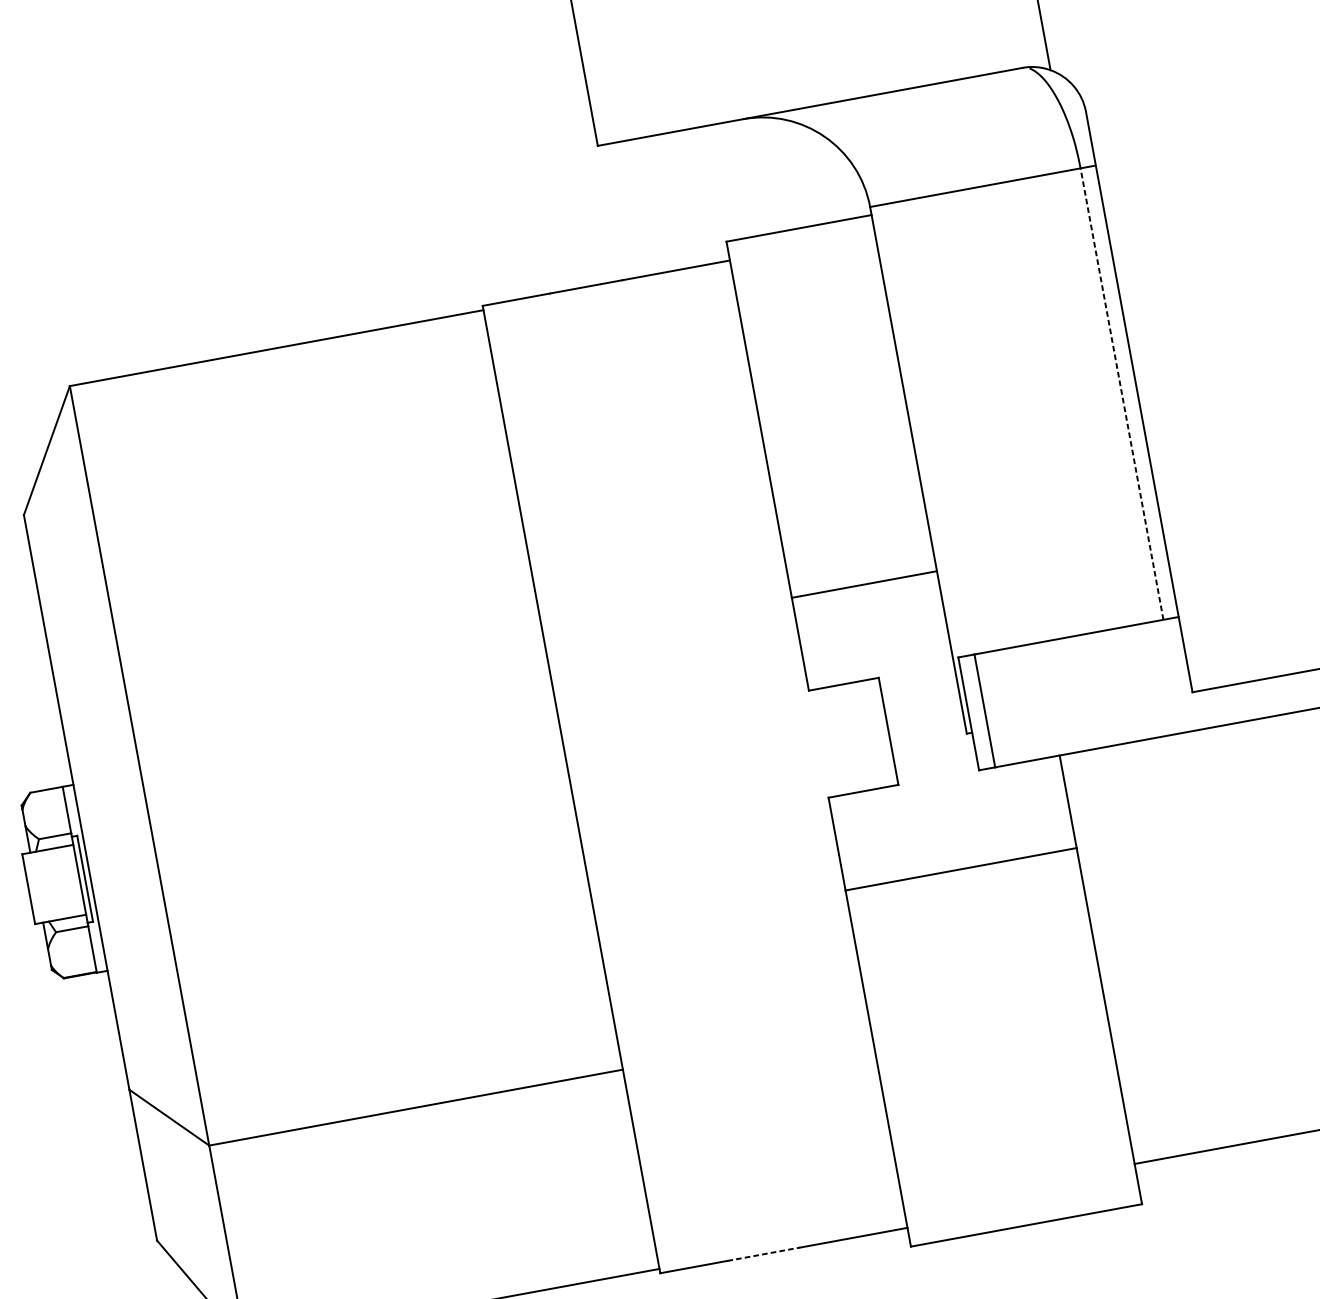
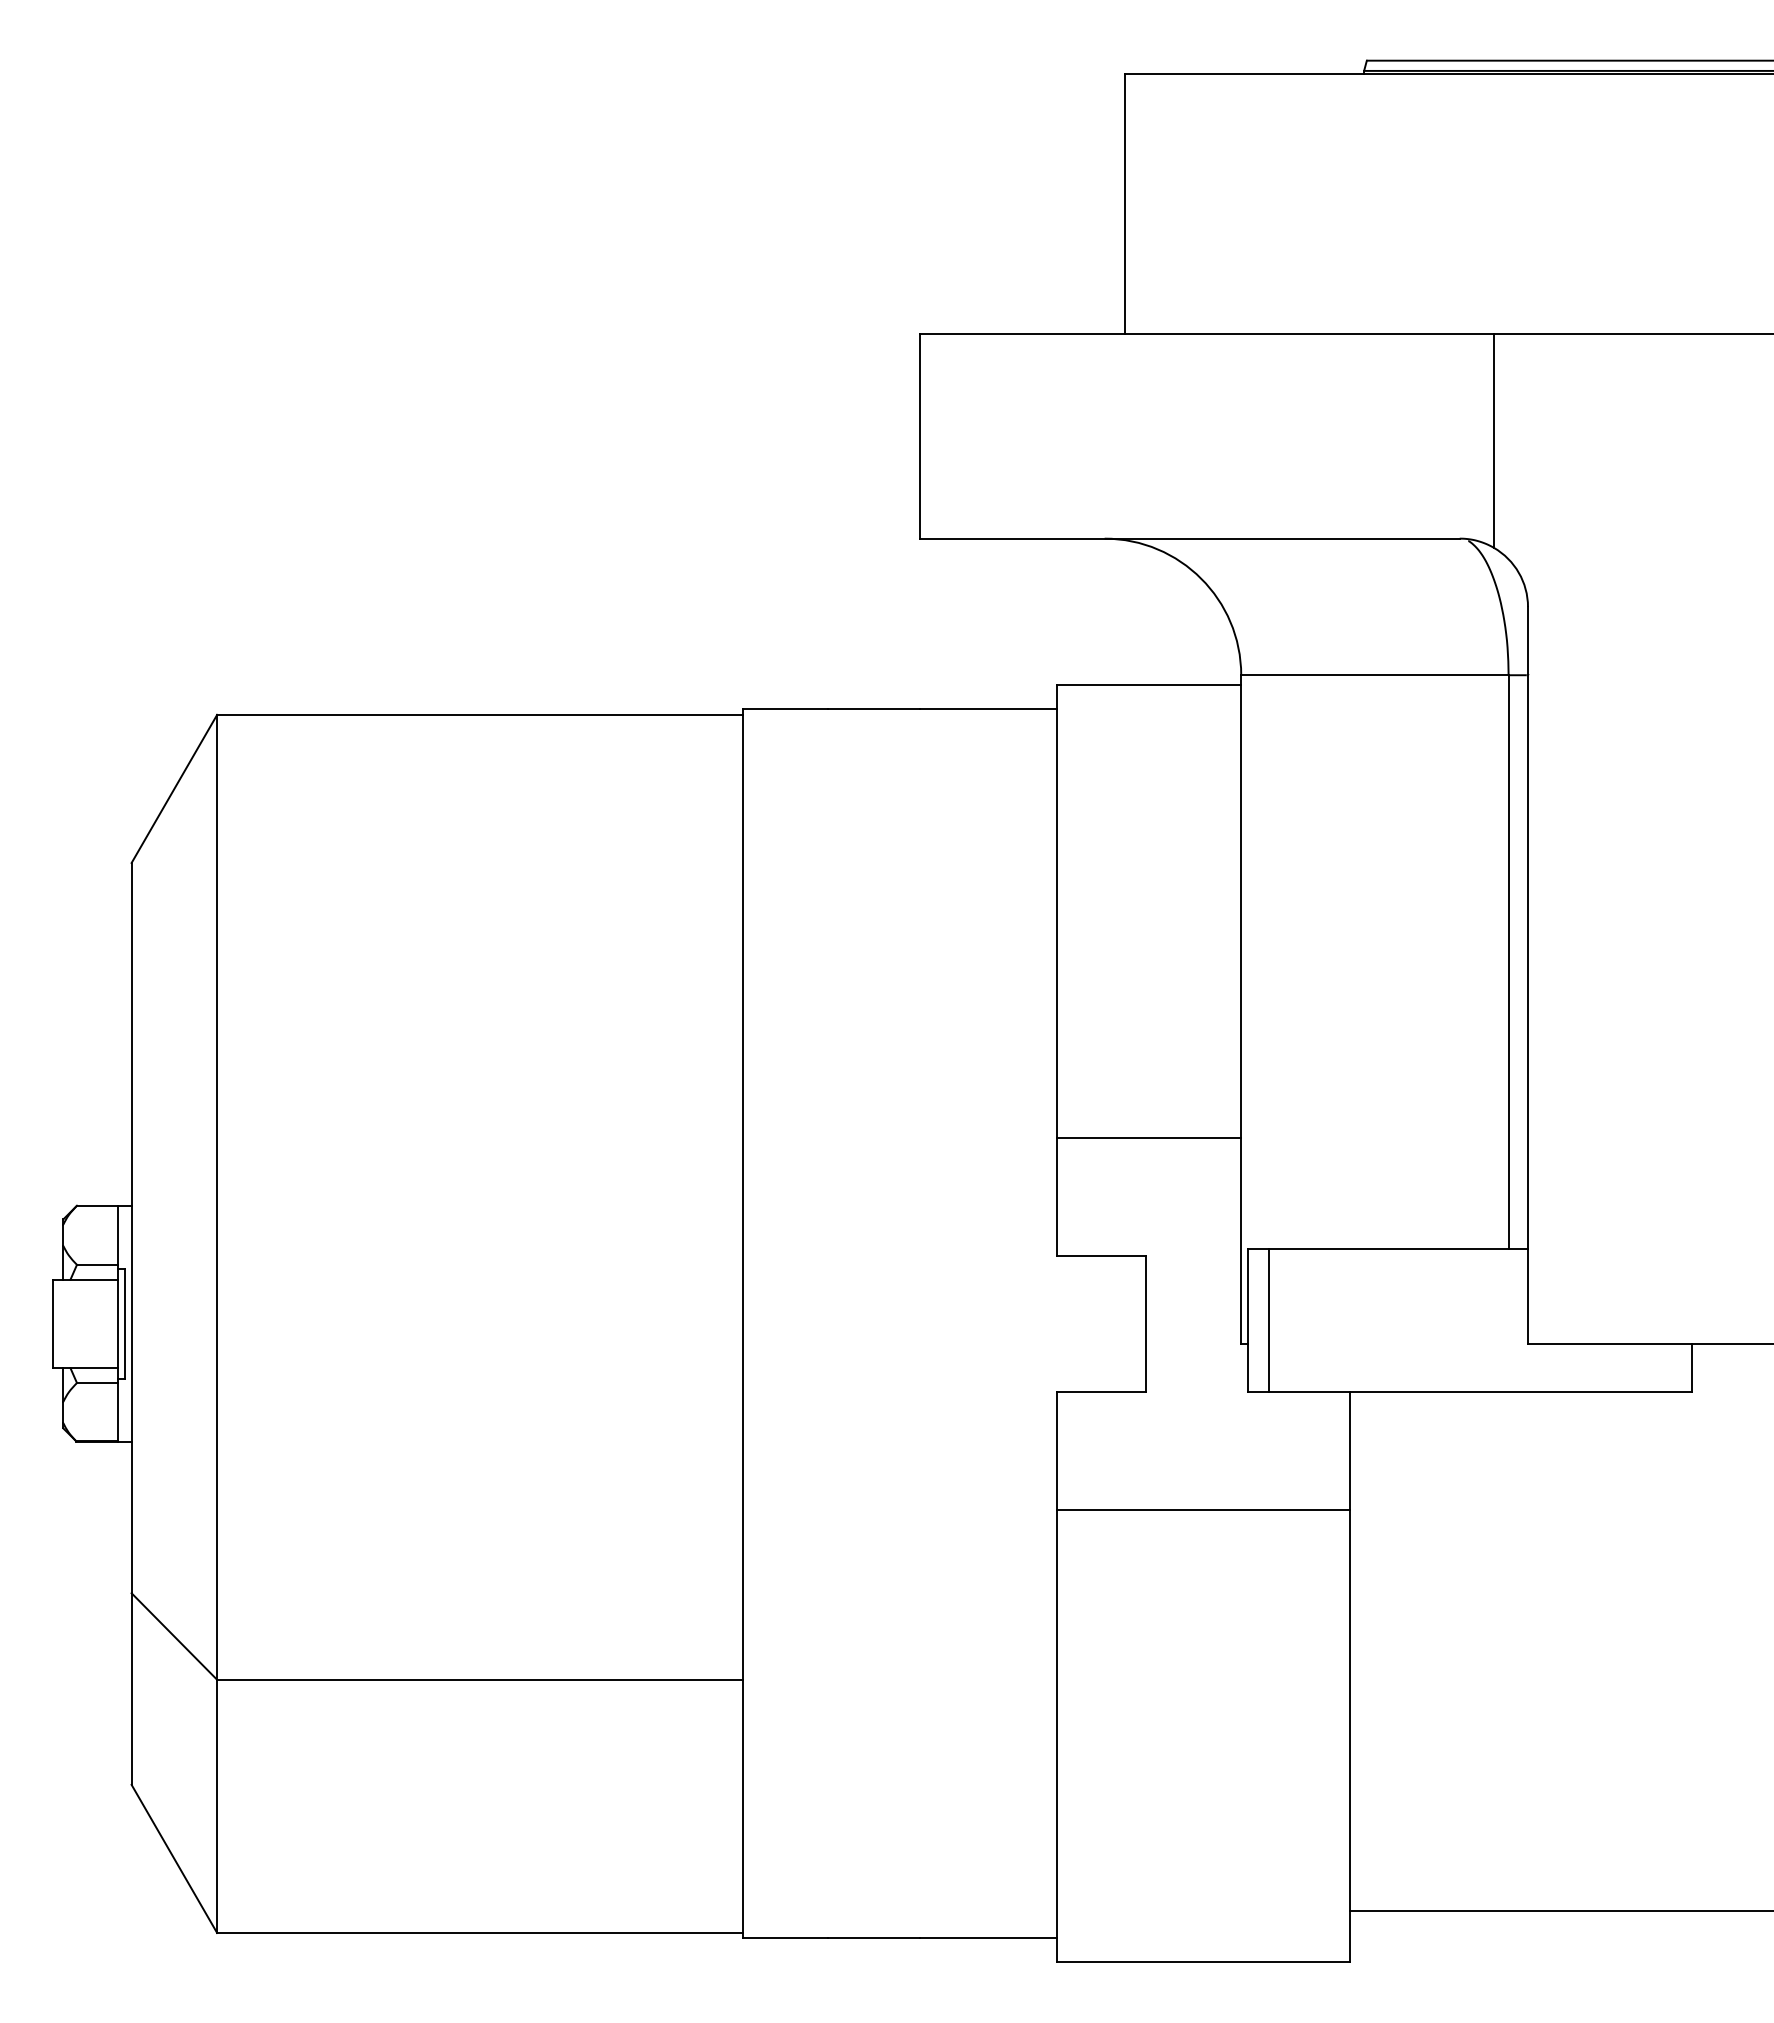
line: (1122, 394) -> (1508, 962), dashed -> solid
line: (763, 1254) -> (874, 1938), dashed -> solid

